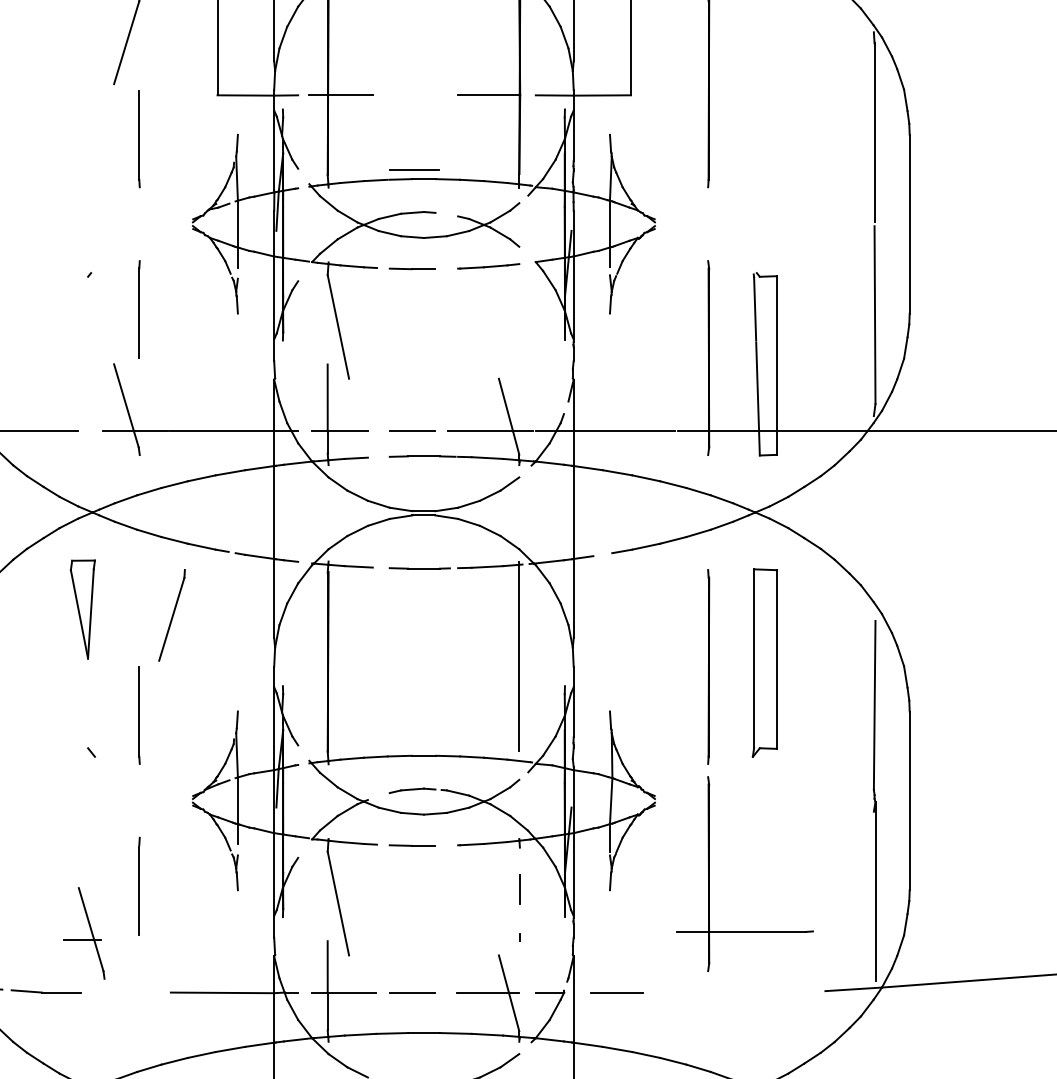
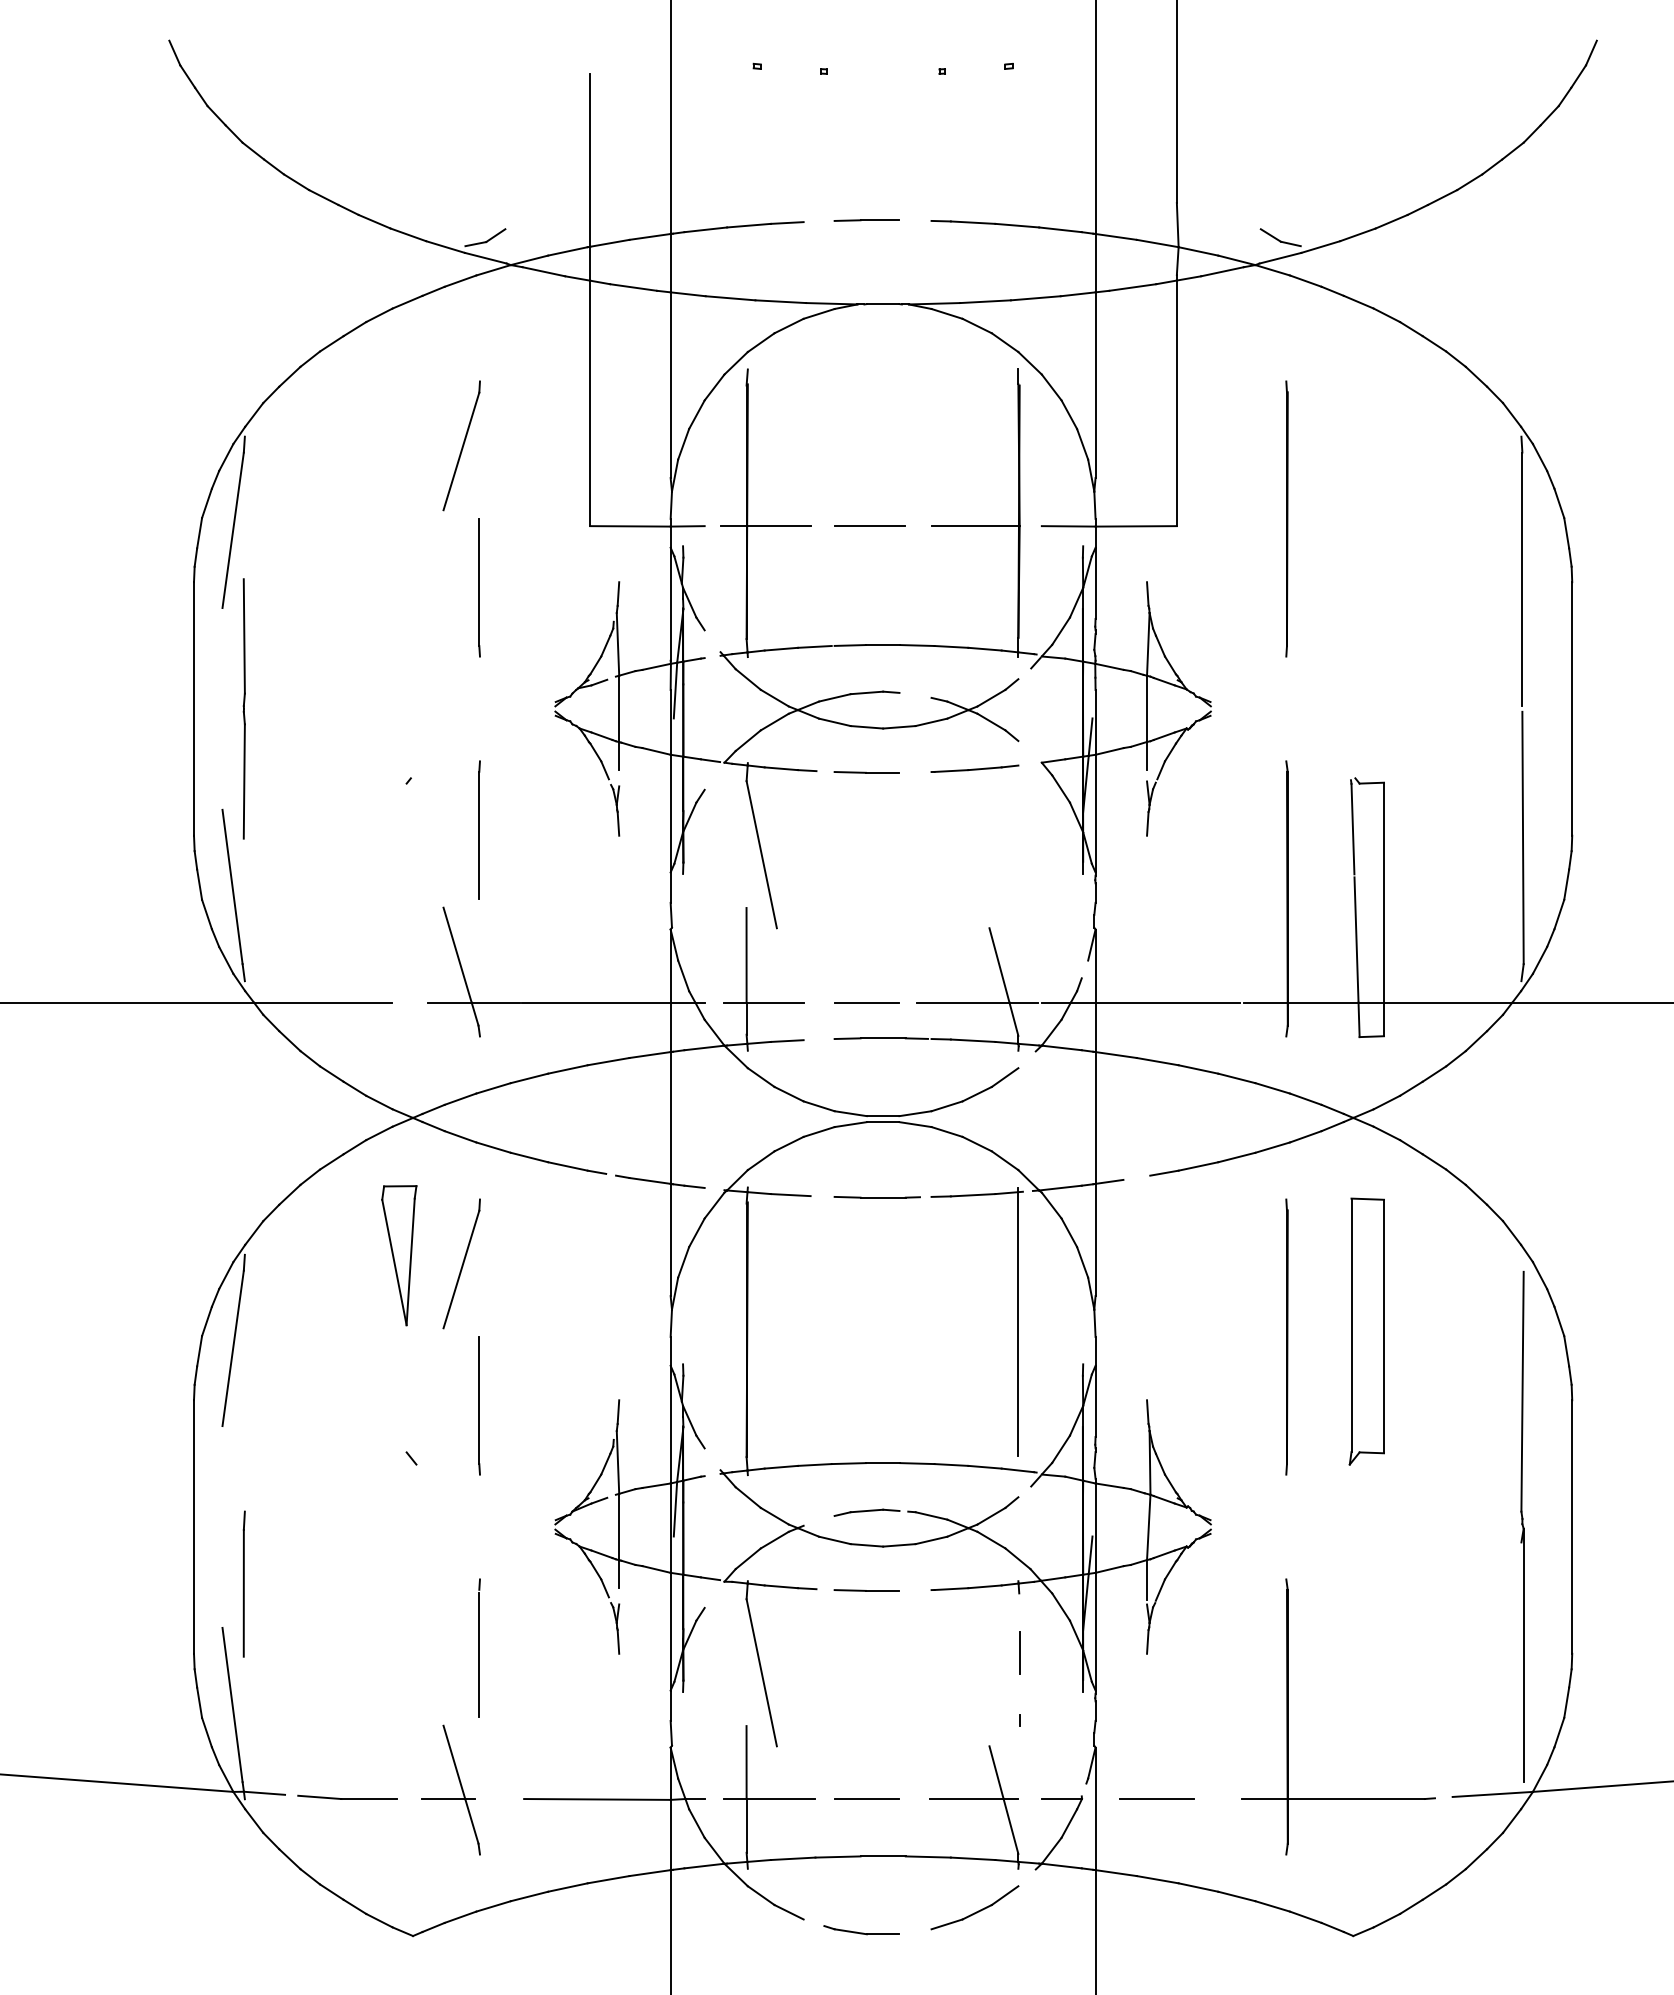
line: (414, 169) -> (869, 525), moved
part: (171, 615) -> (461, 1263), moved
part: (709, 873) -> (1288, 1716), moved
part: (83, 939) -> (450, 1798), moved

